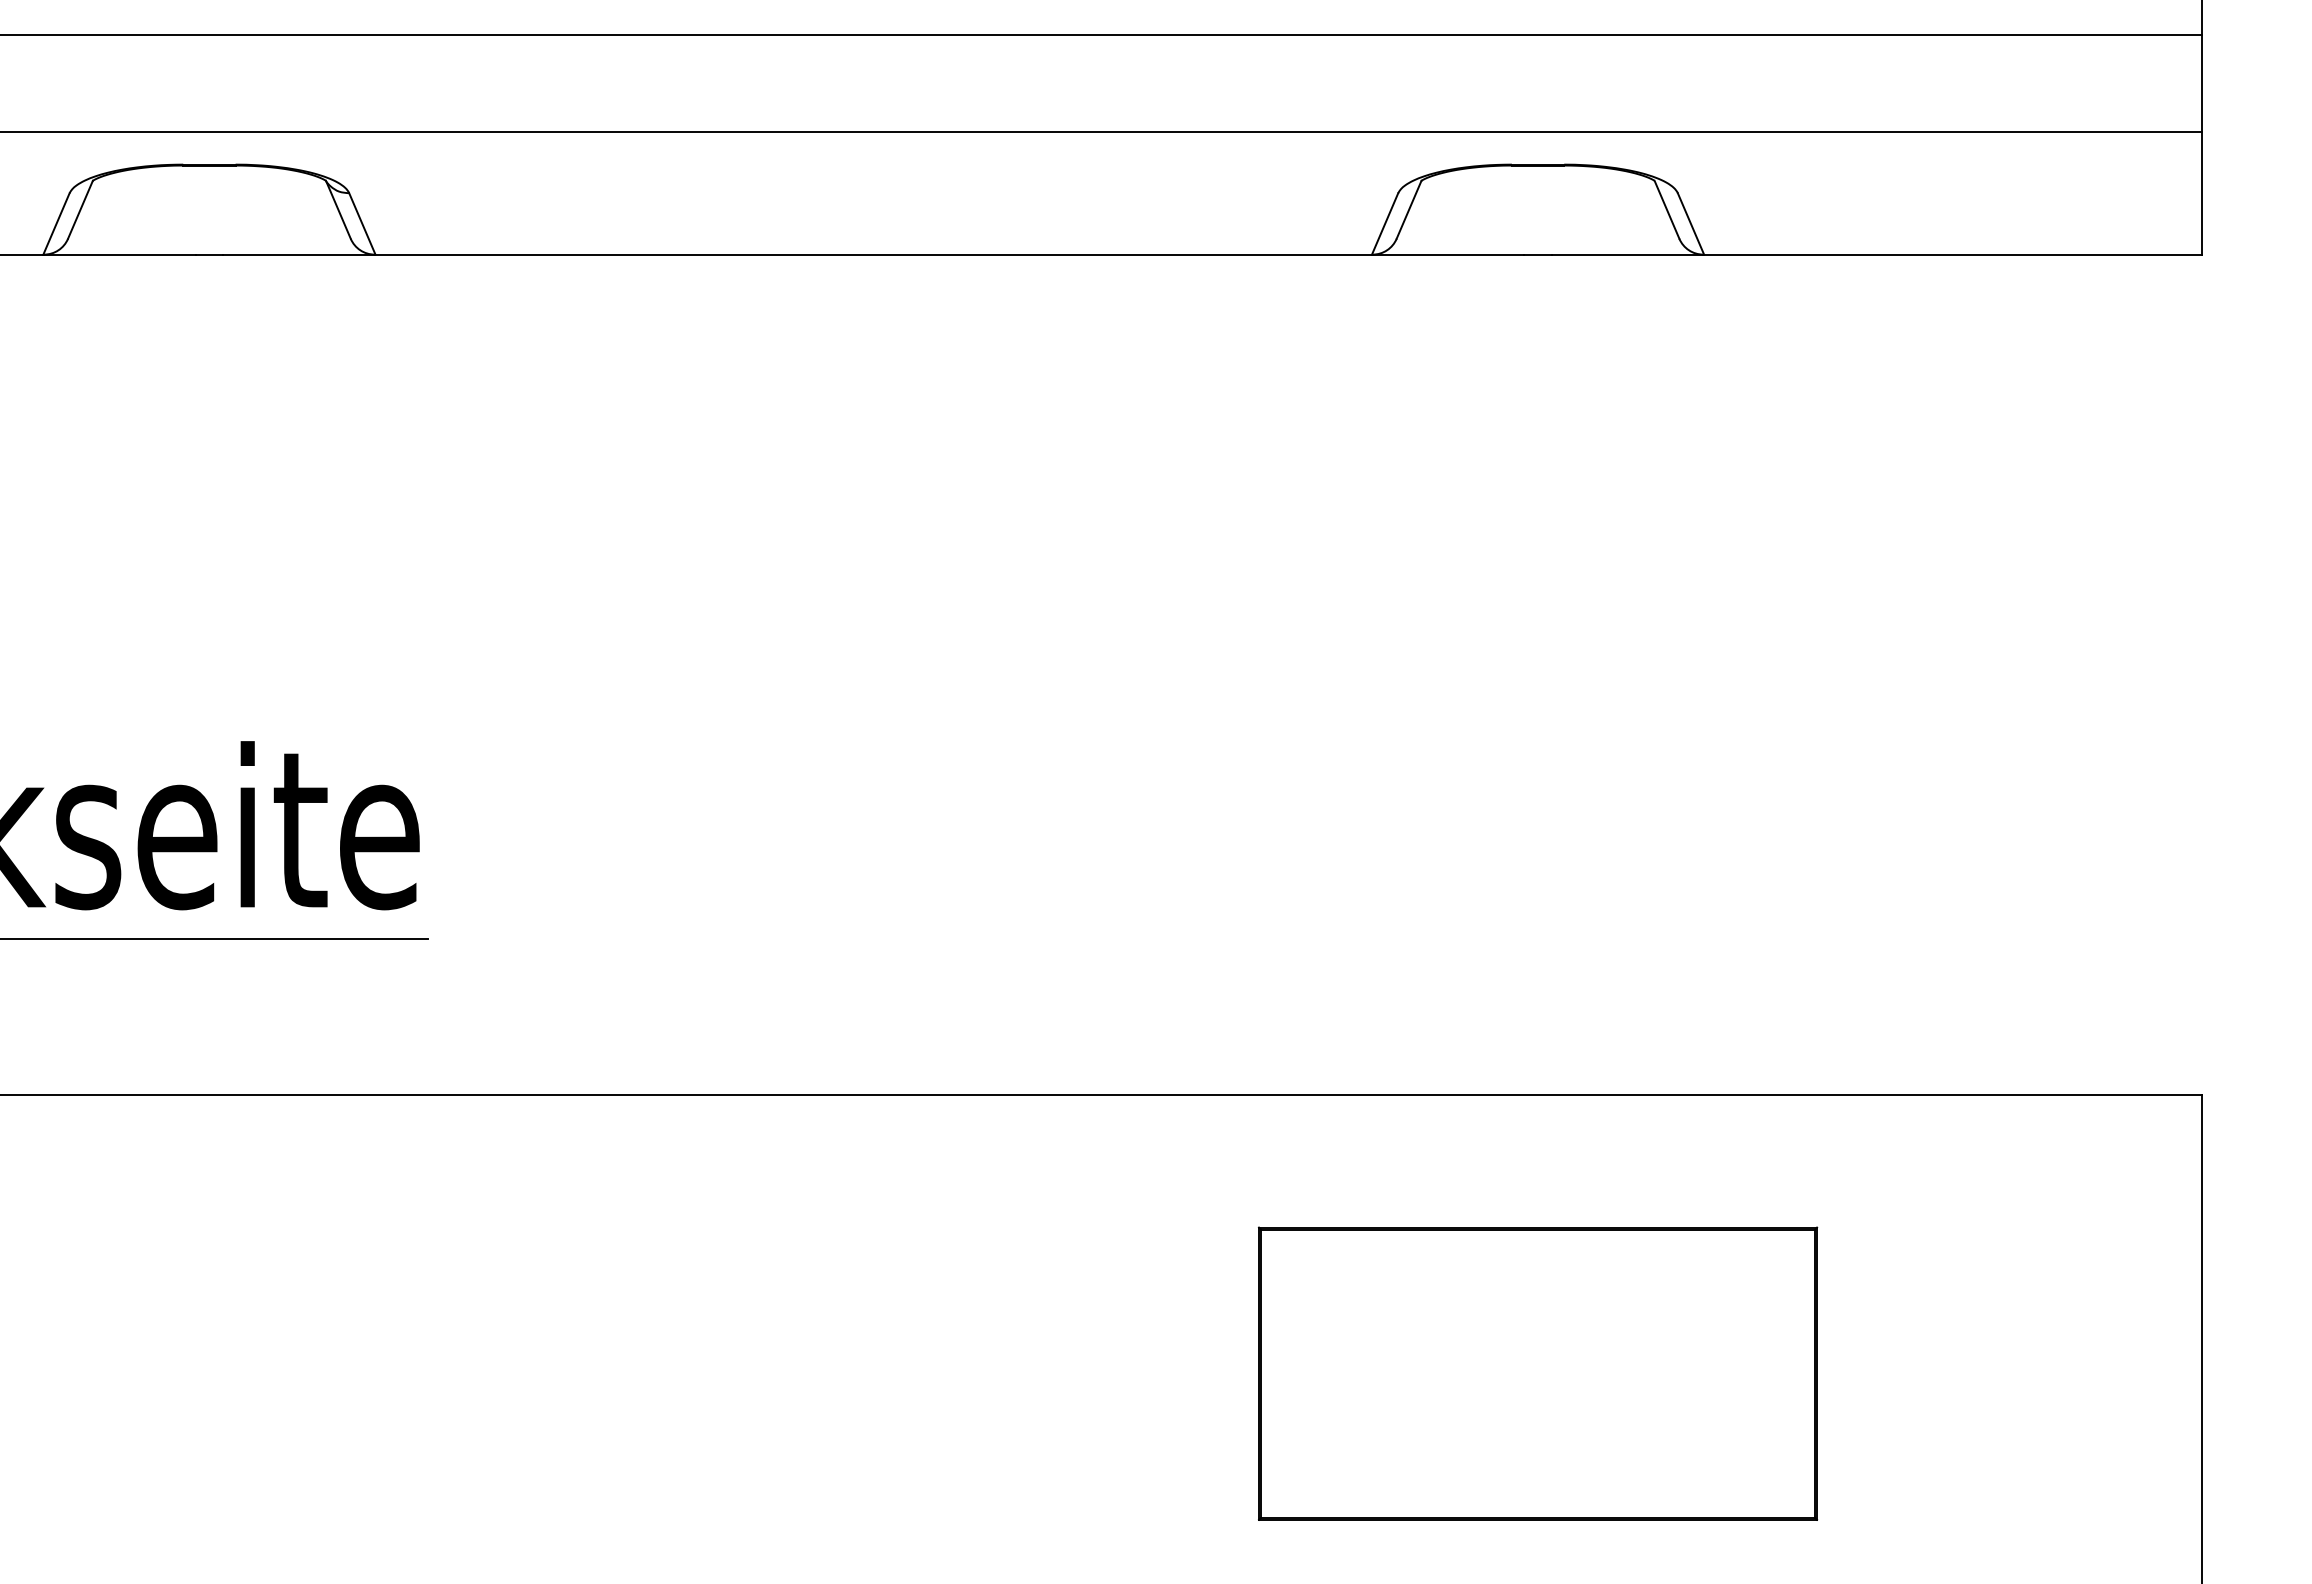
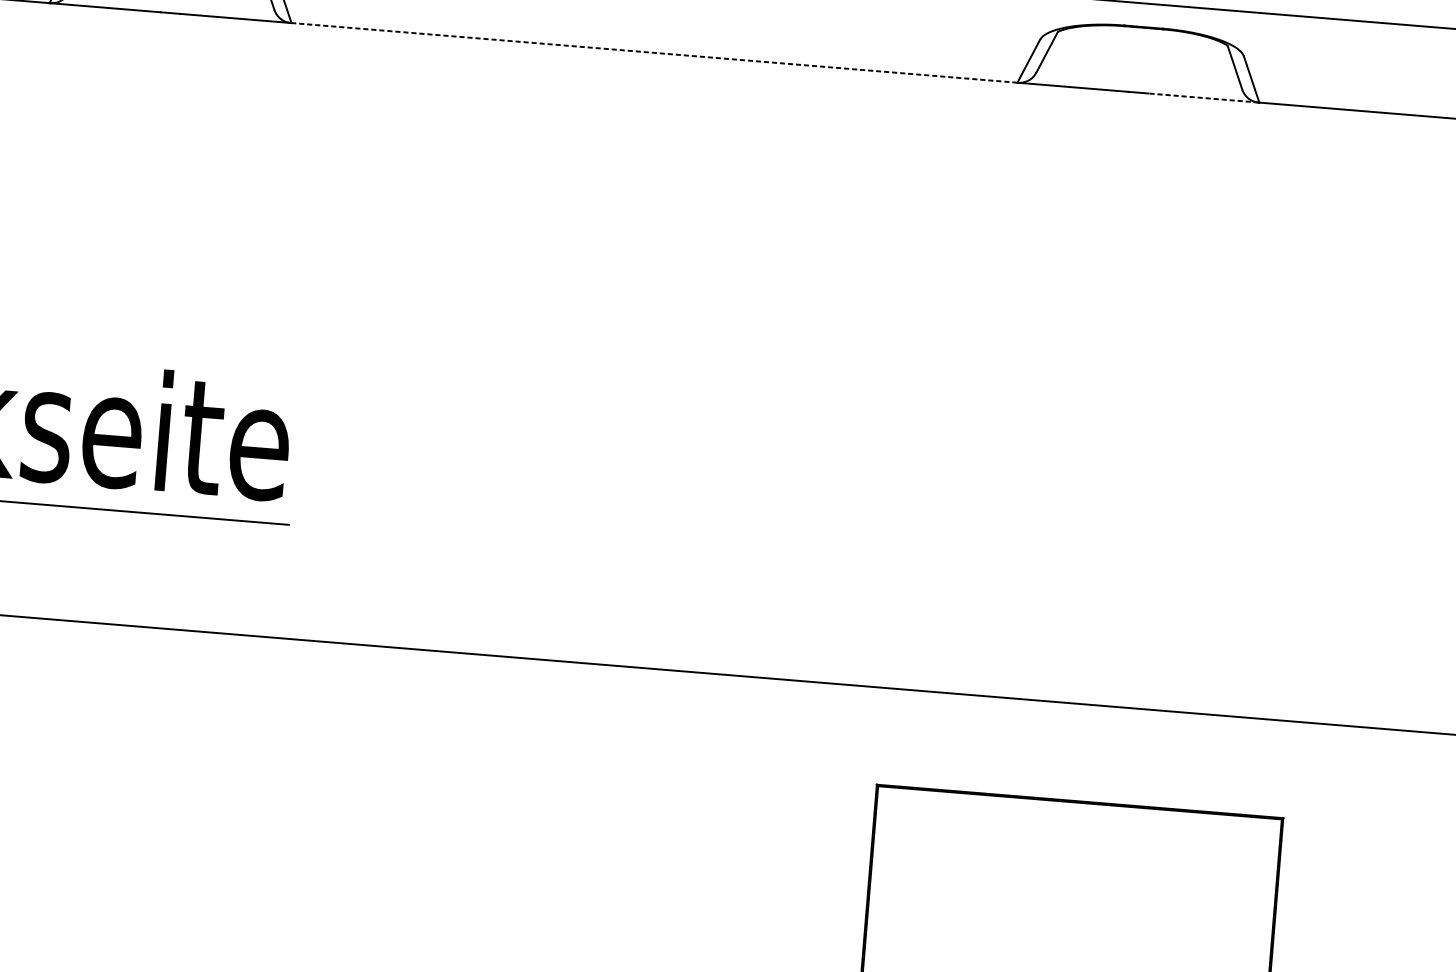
line: (873, 254) -> (654, 52), solid -> dashed
line: (1627, 254) -> (1203, 97), solid -> dashed

